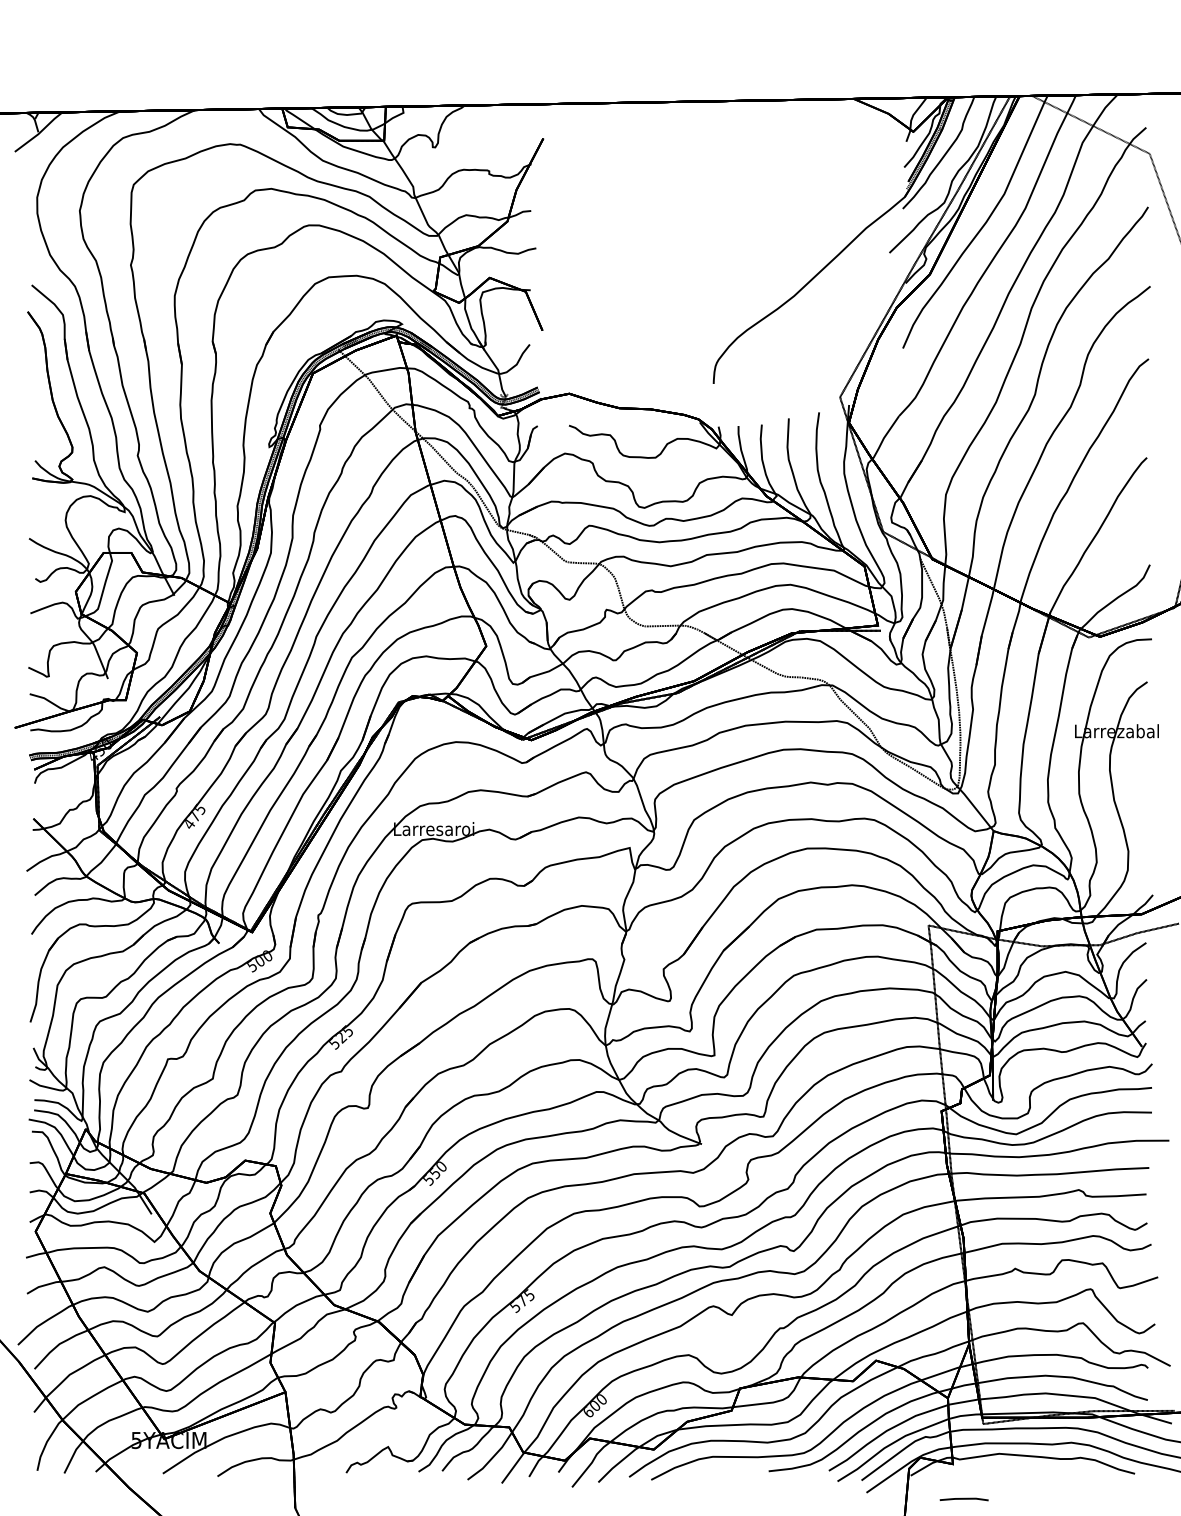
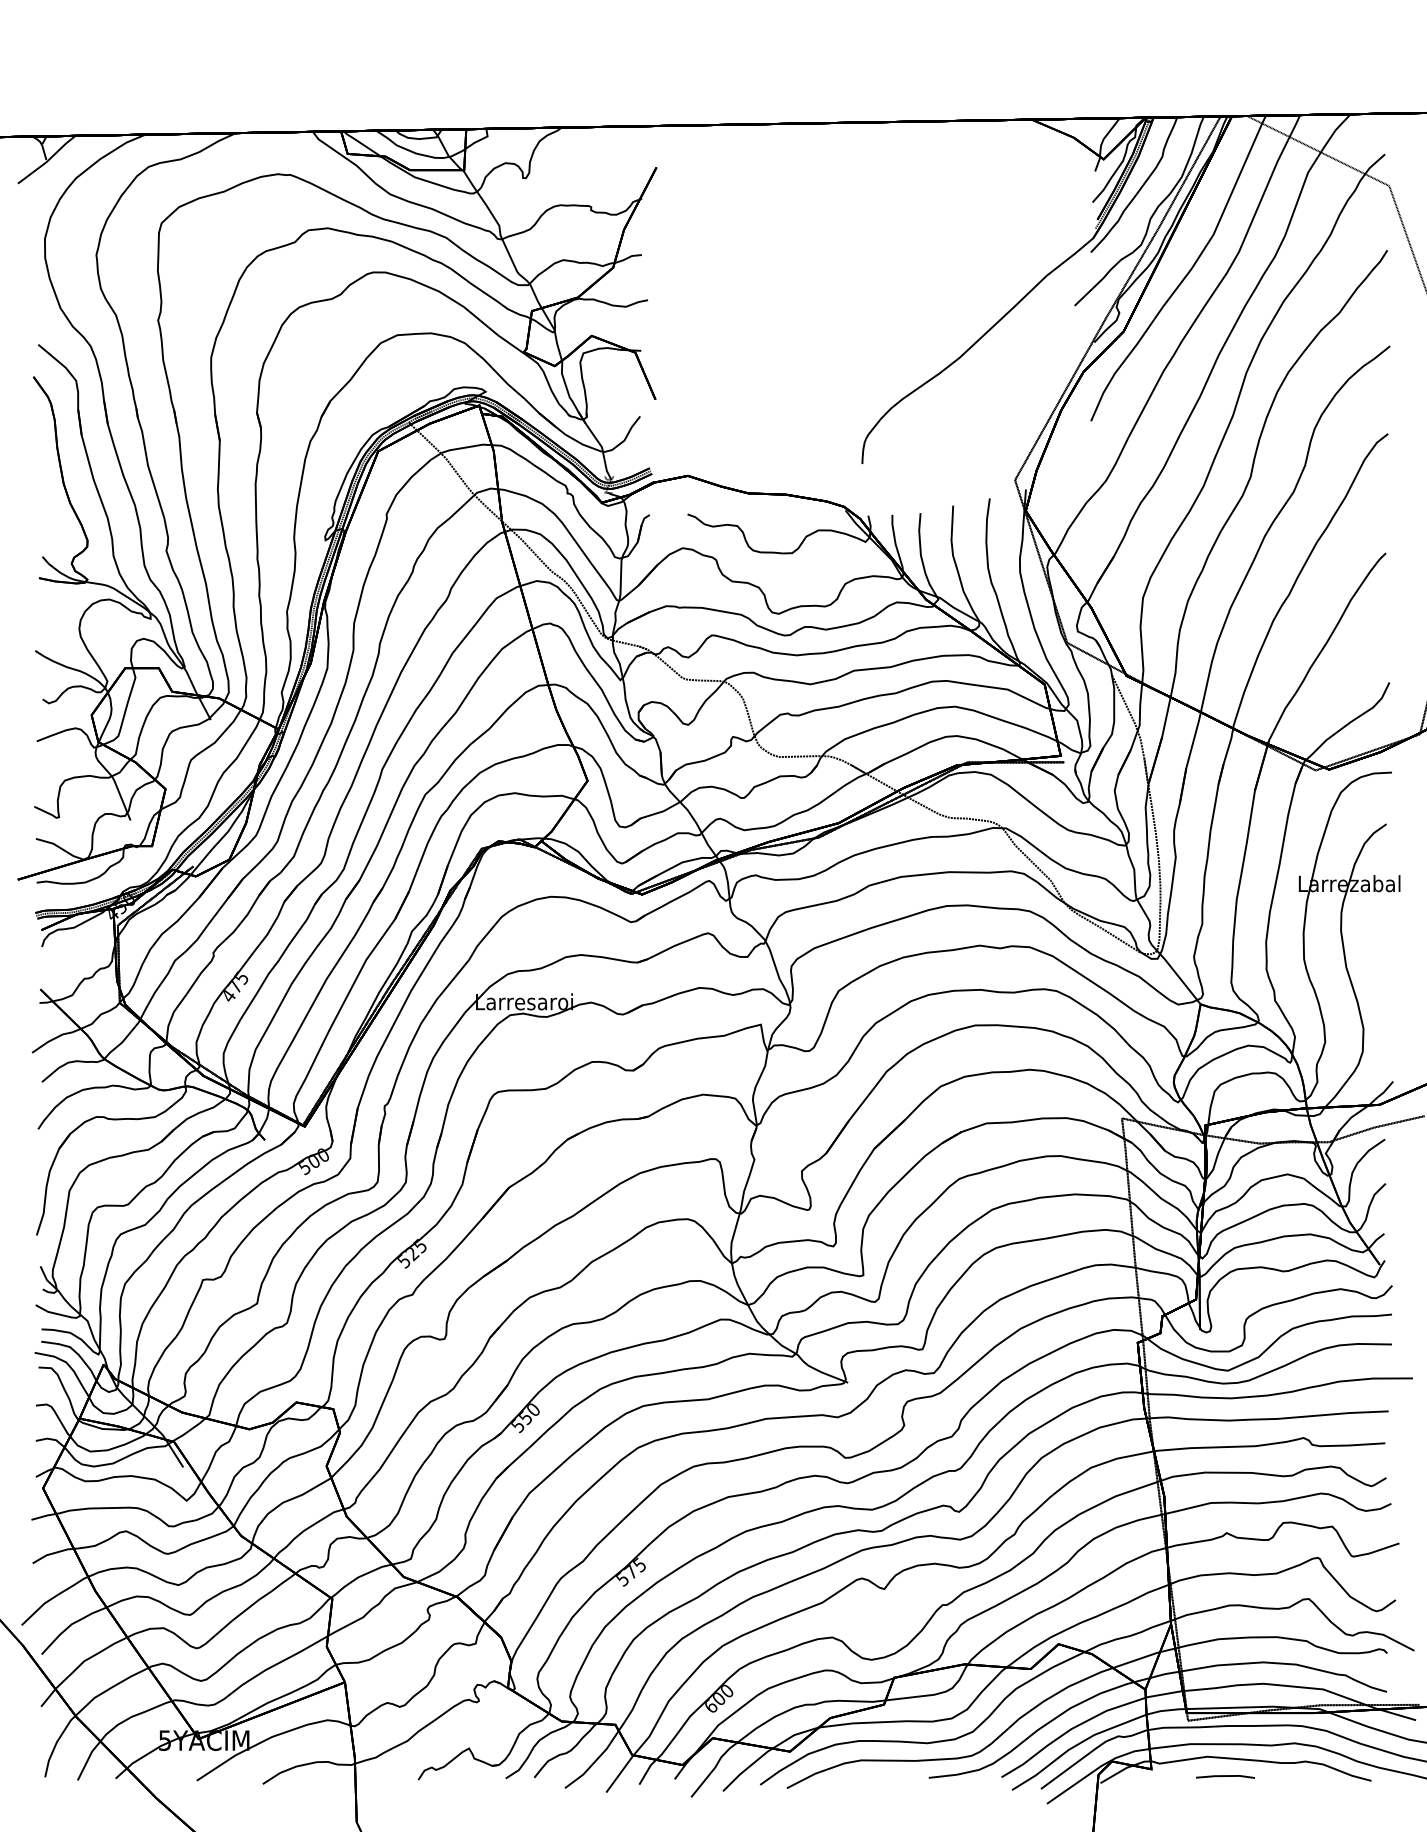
line: (963, 1499) -> (1224, 1776), moved

